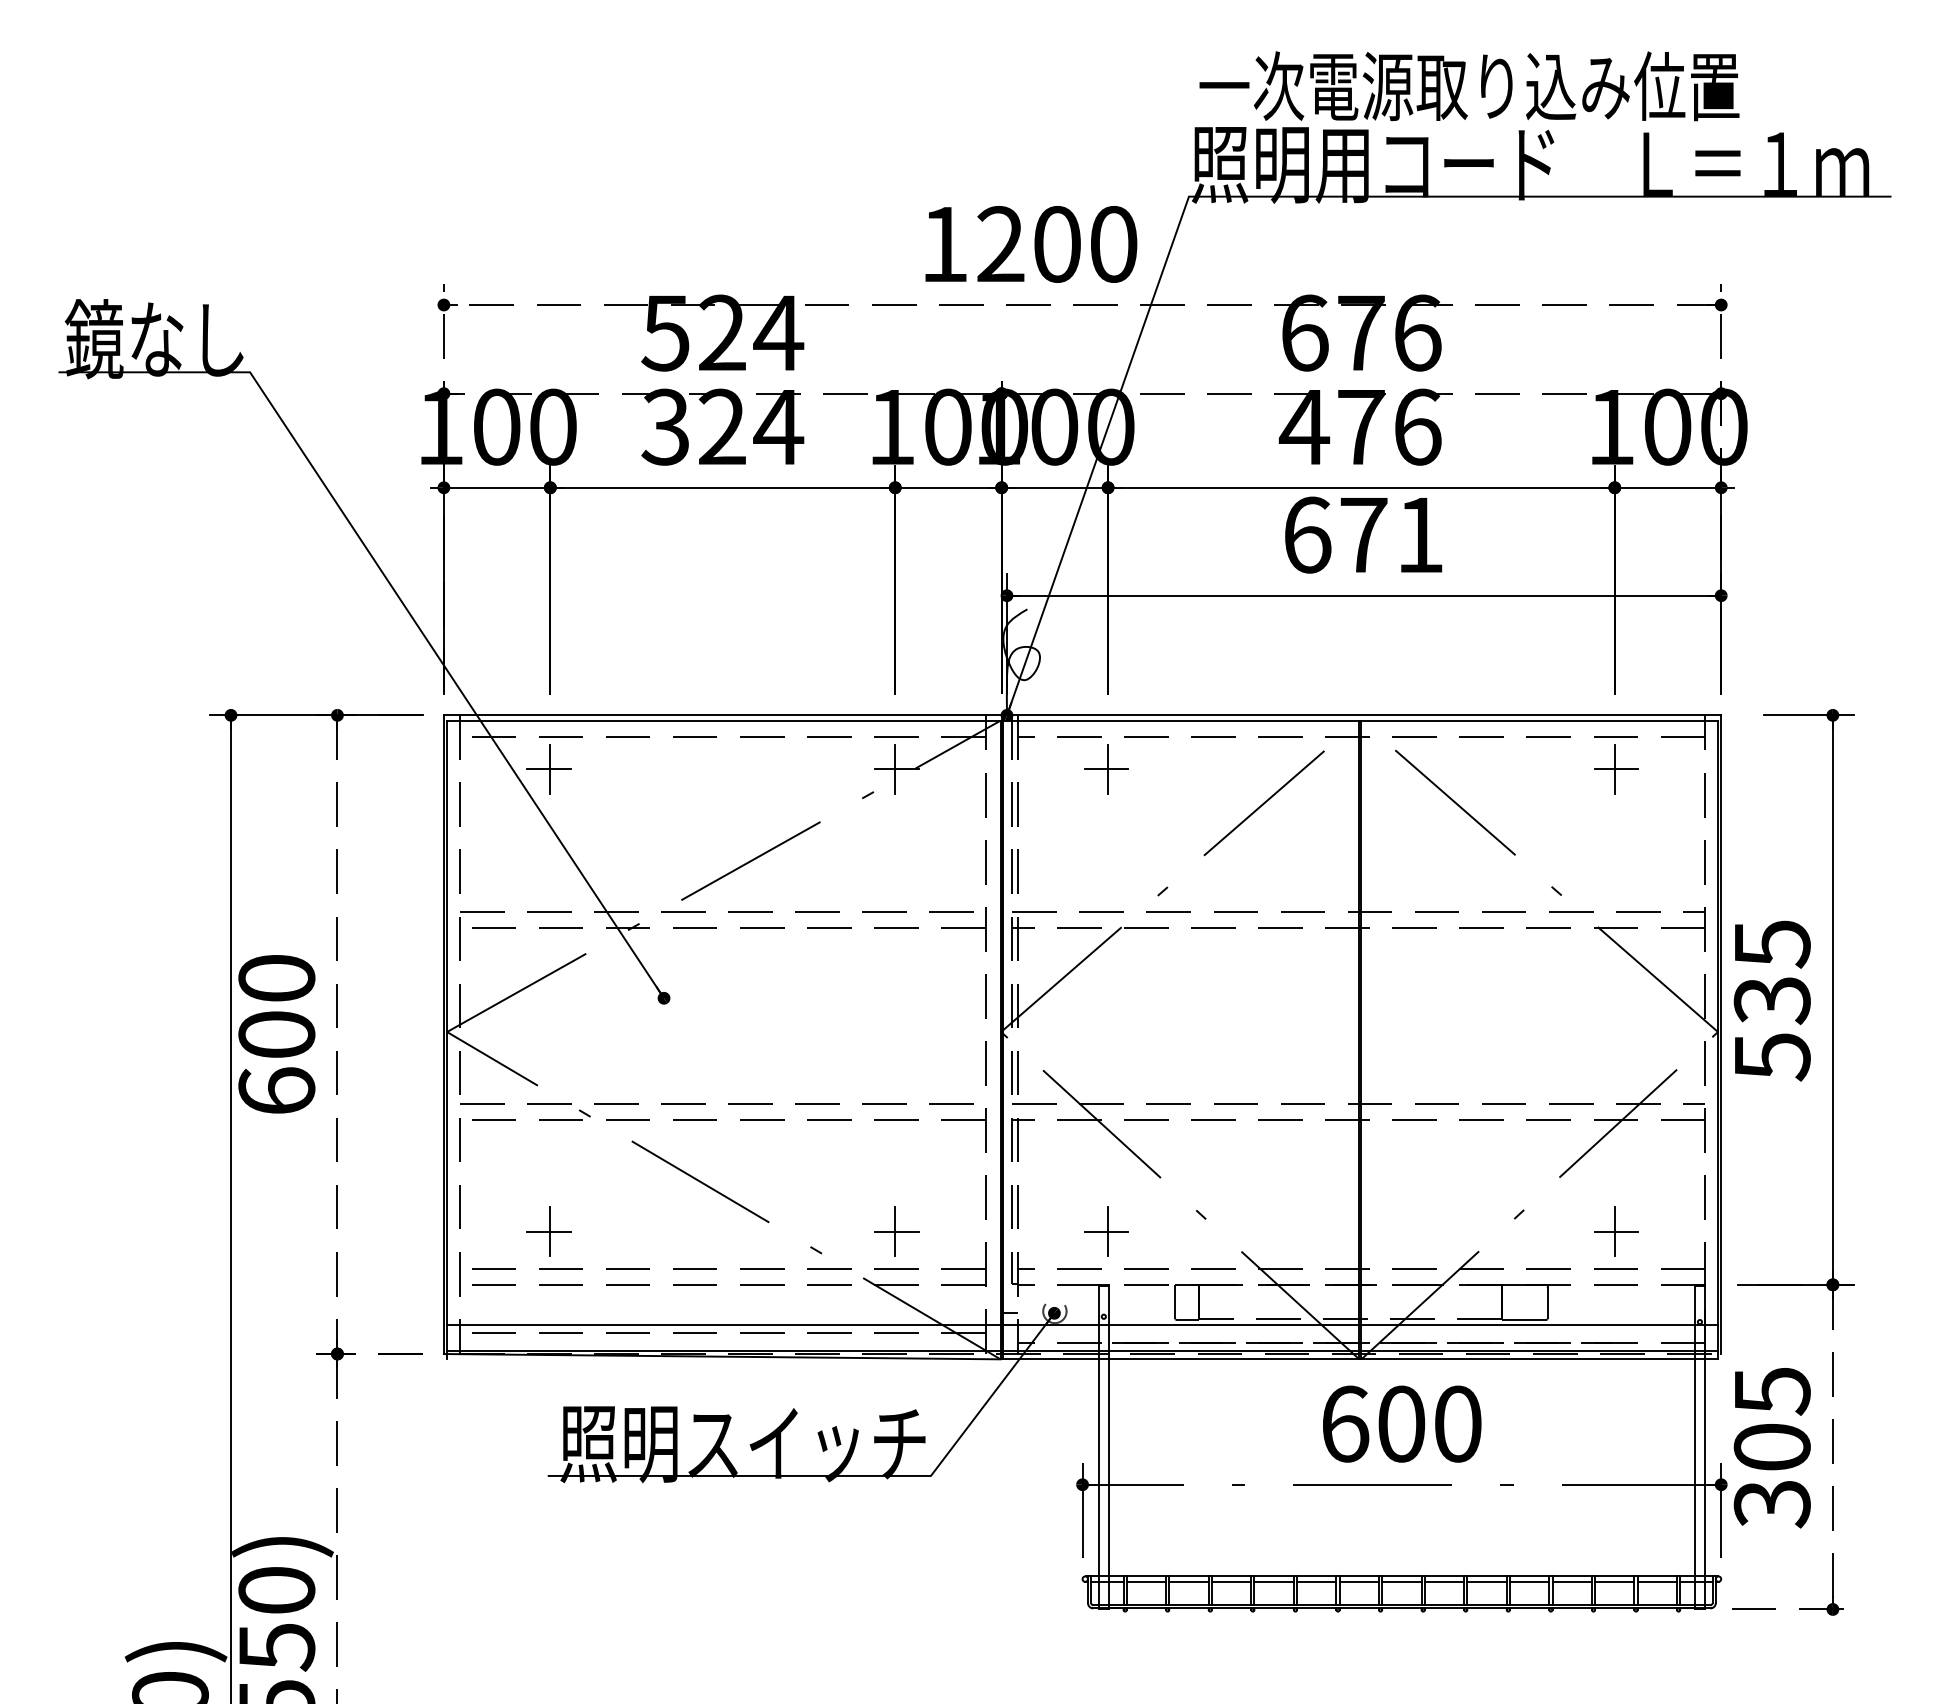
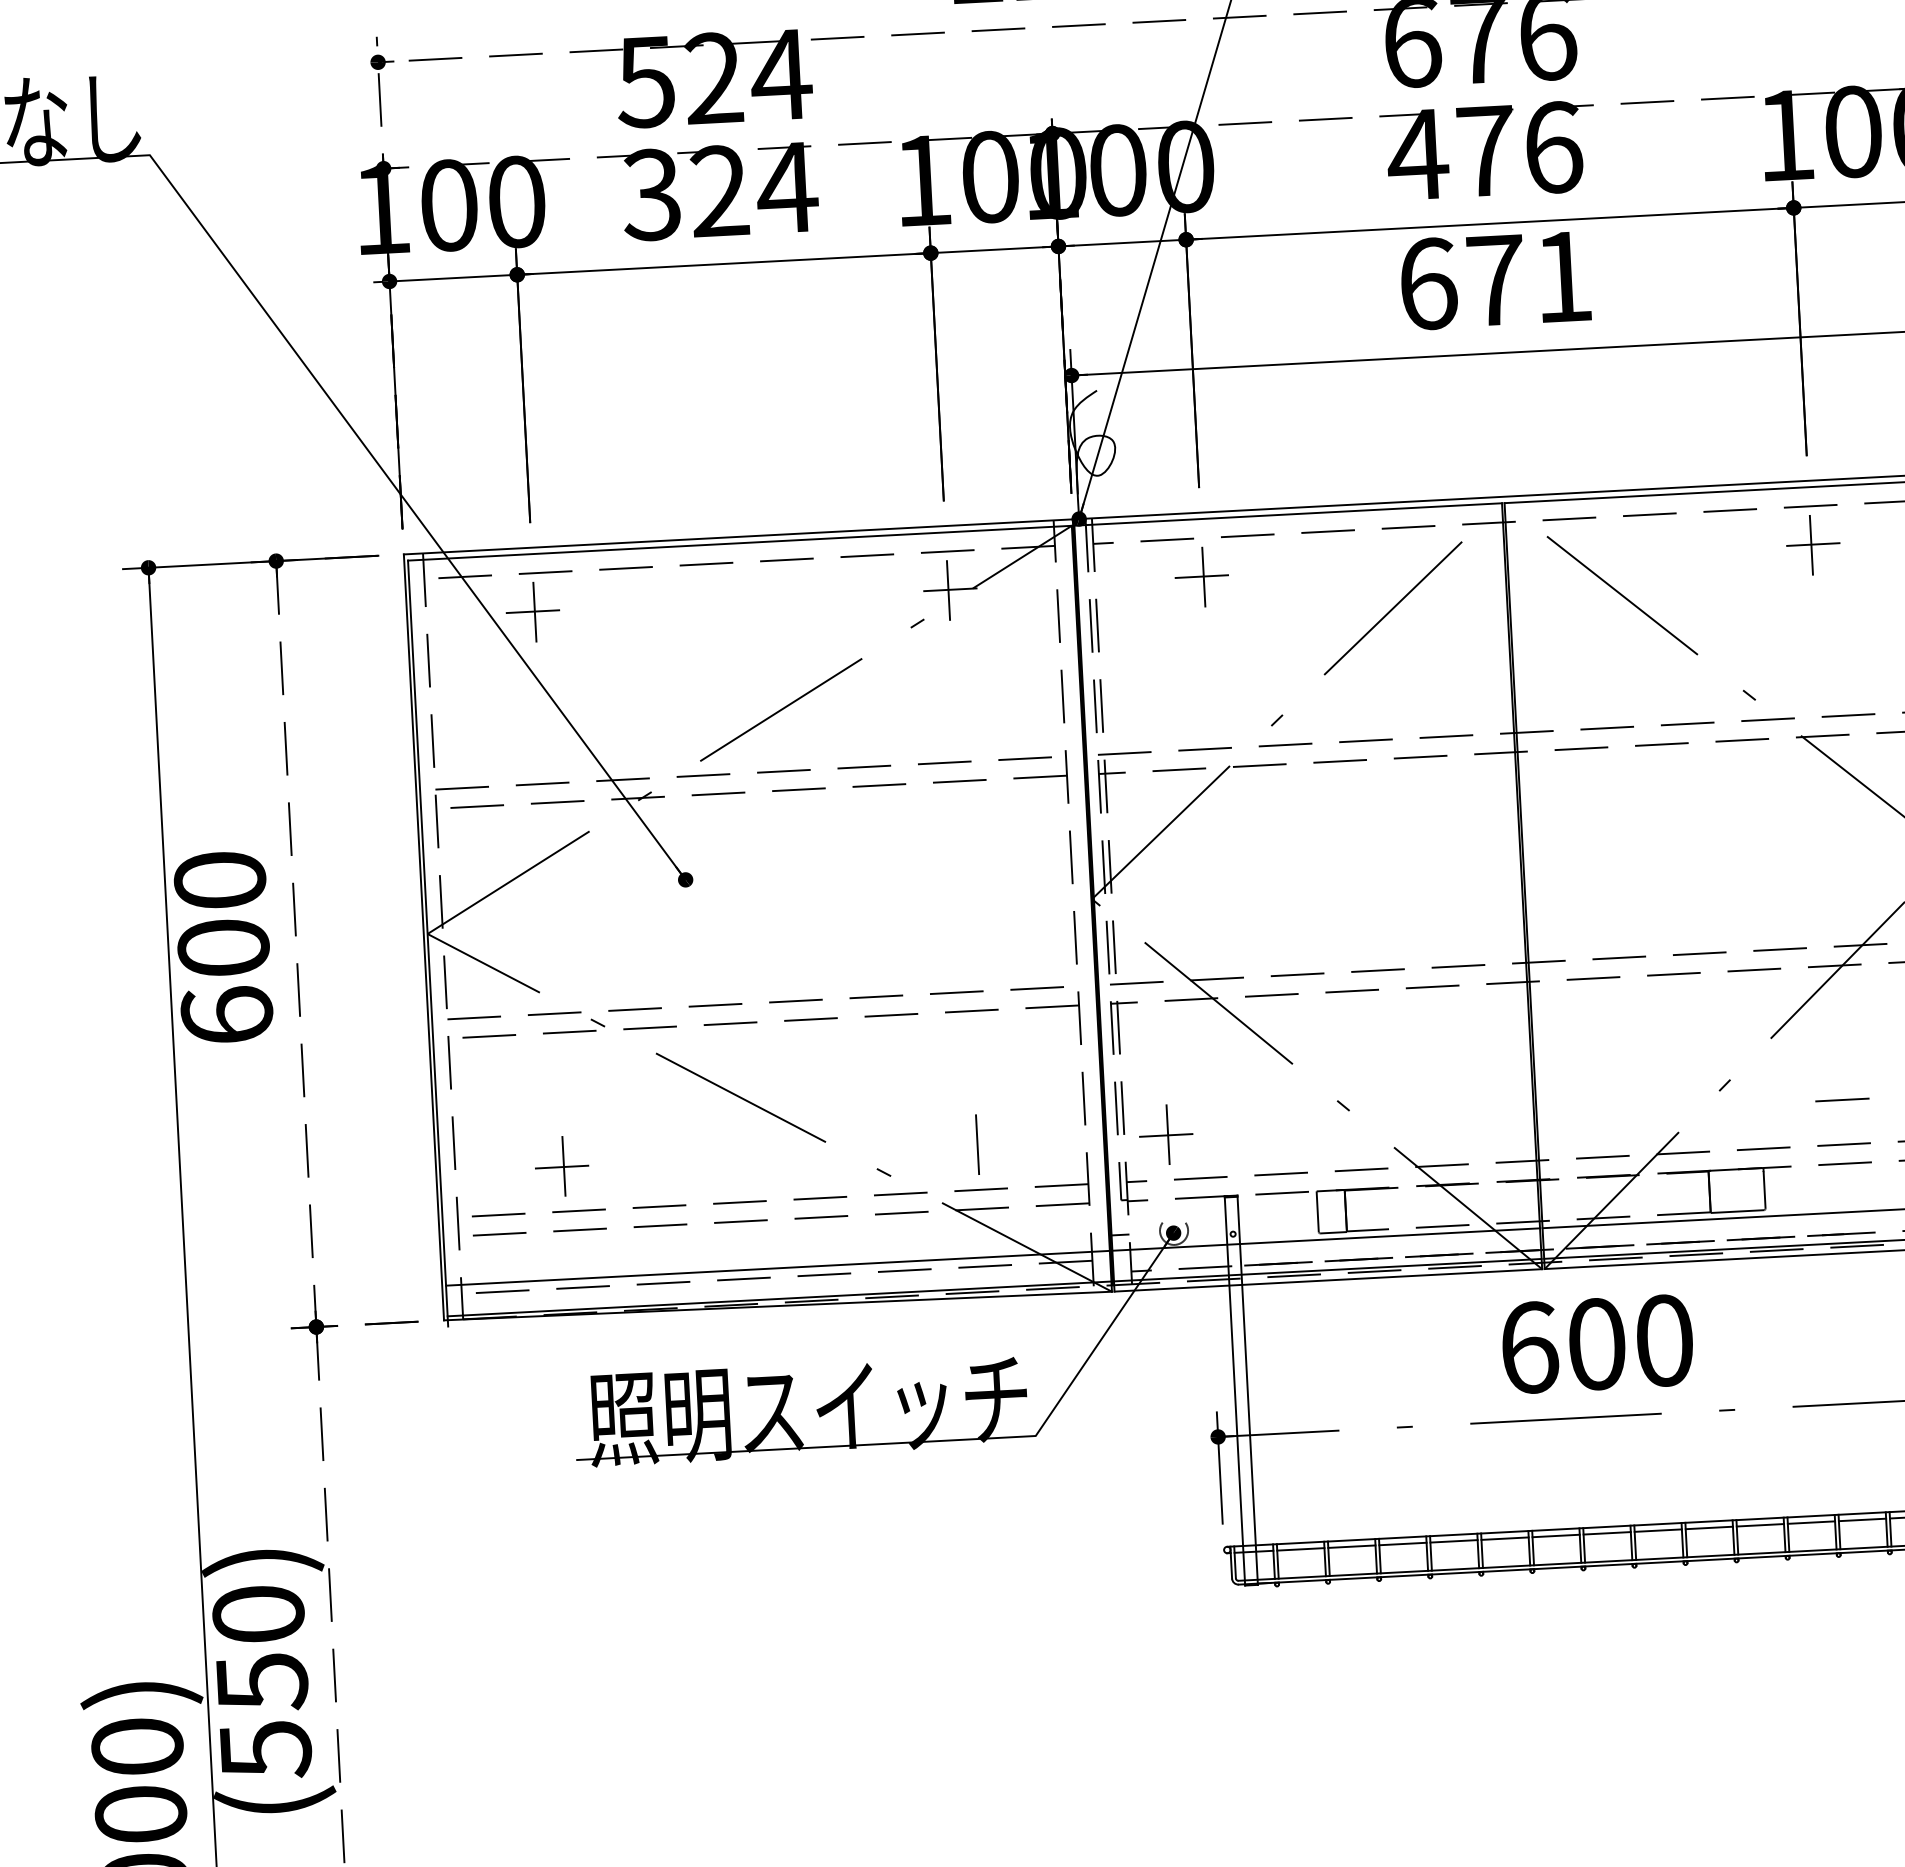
line: (1614, 1230) -> (1840, 1098), removed
line: (896, 1231) -> (979, 1144), removed
part: (1106, 1231) -> (1166, 1135), moved

